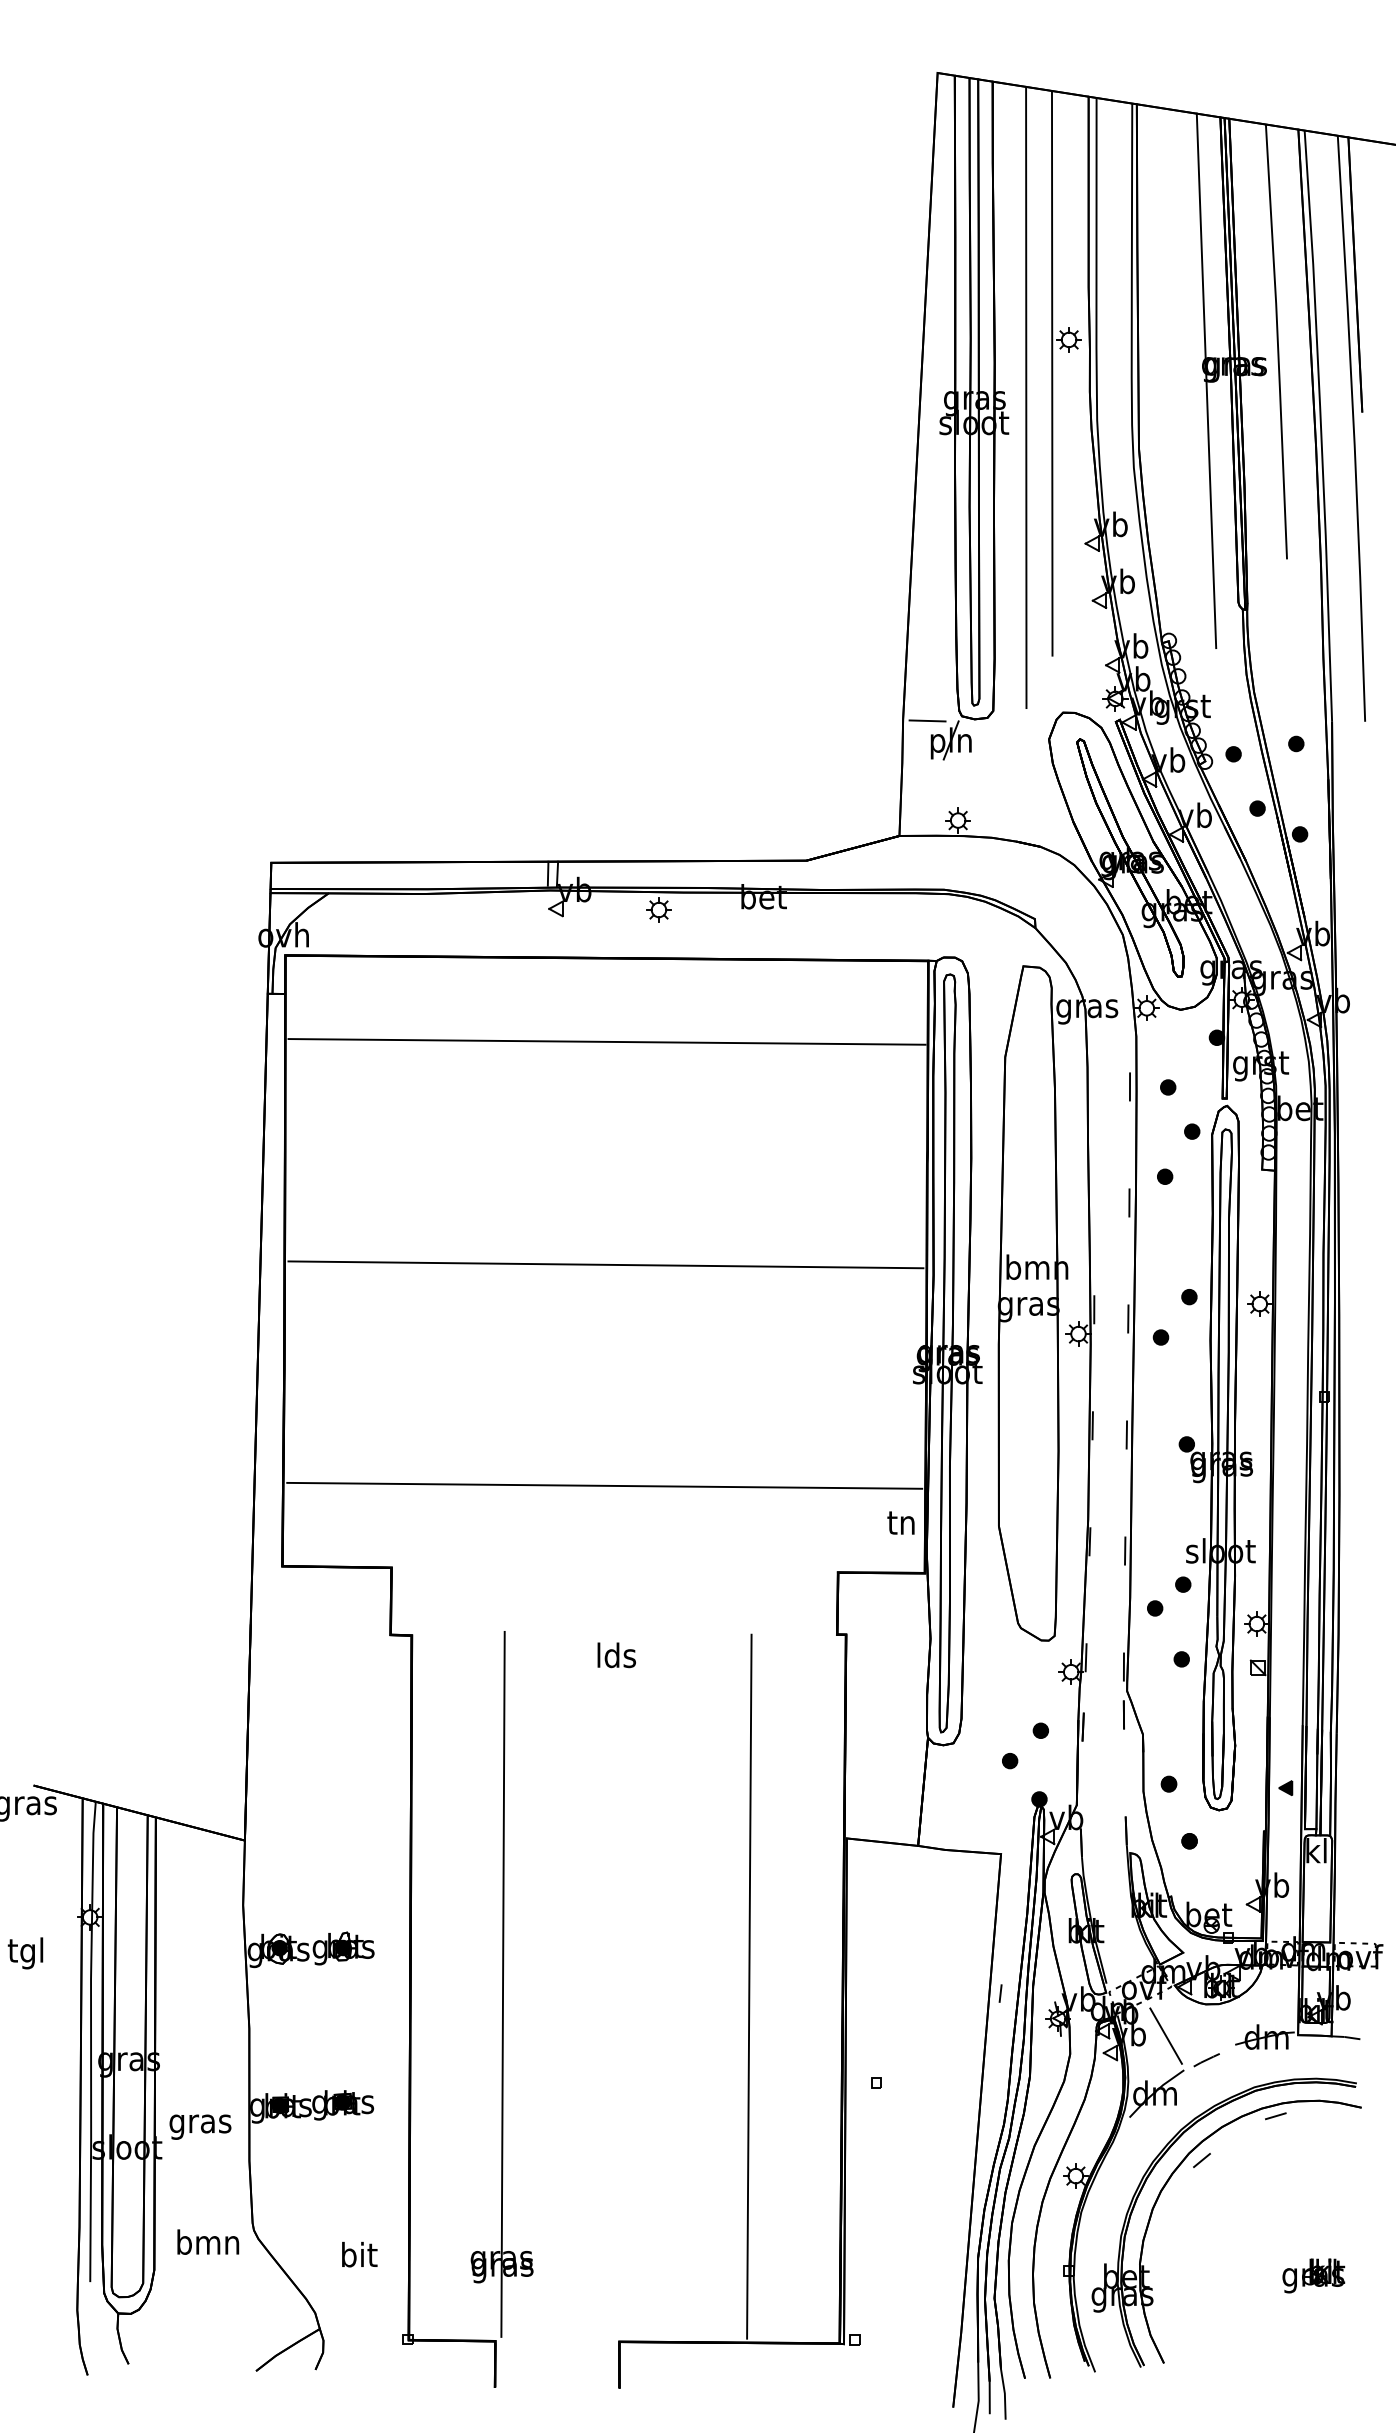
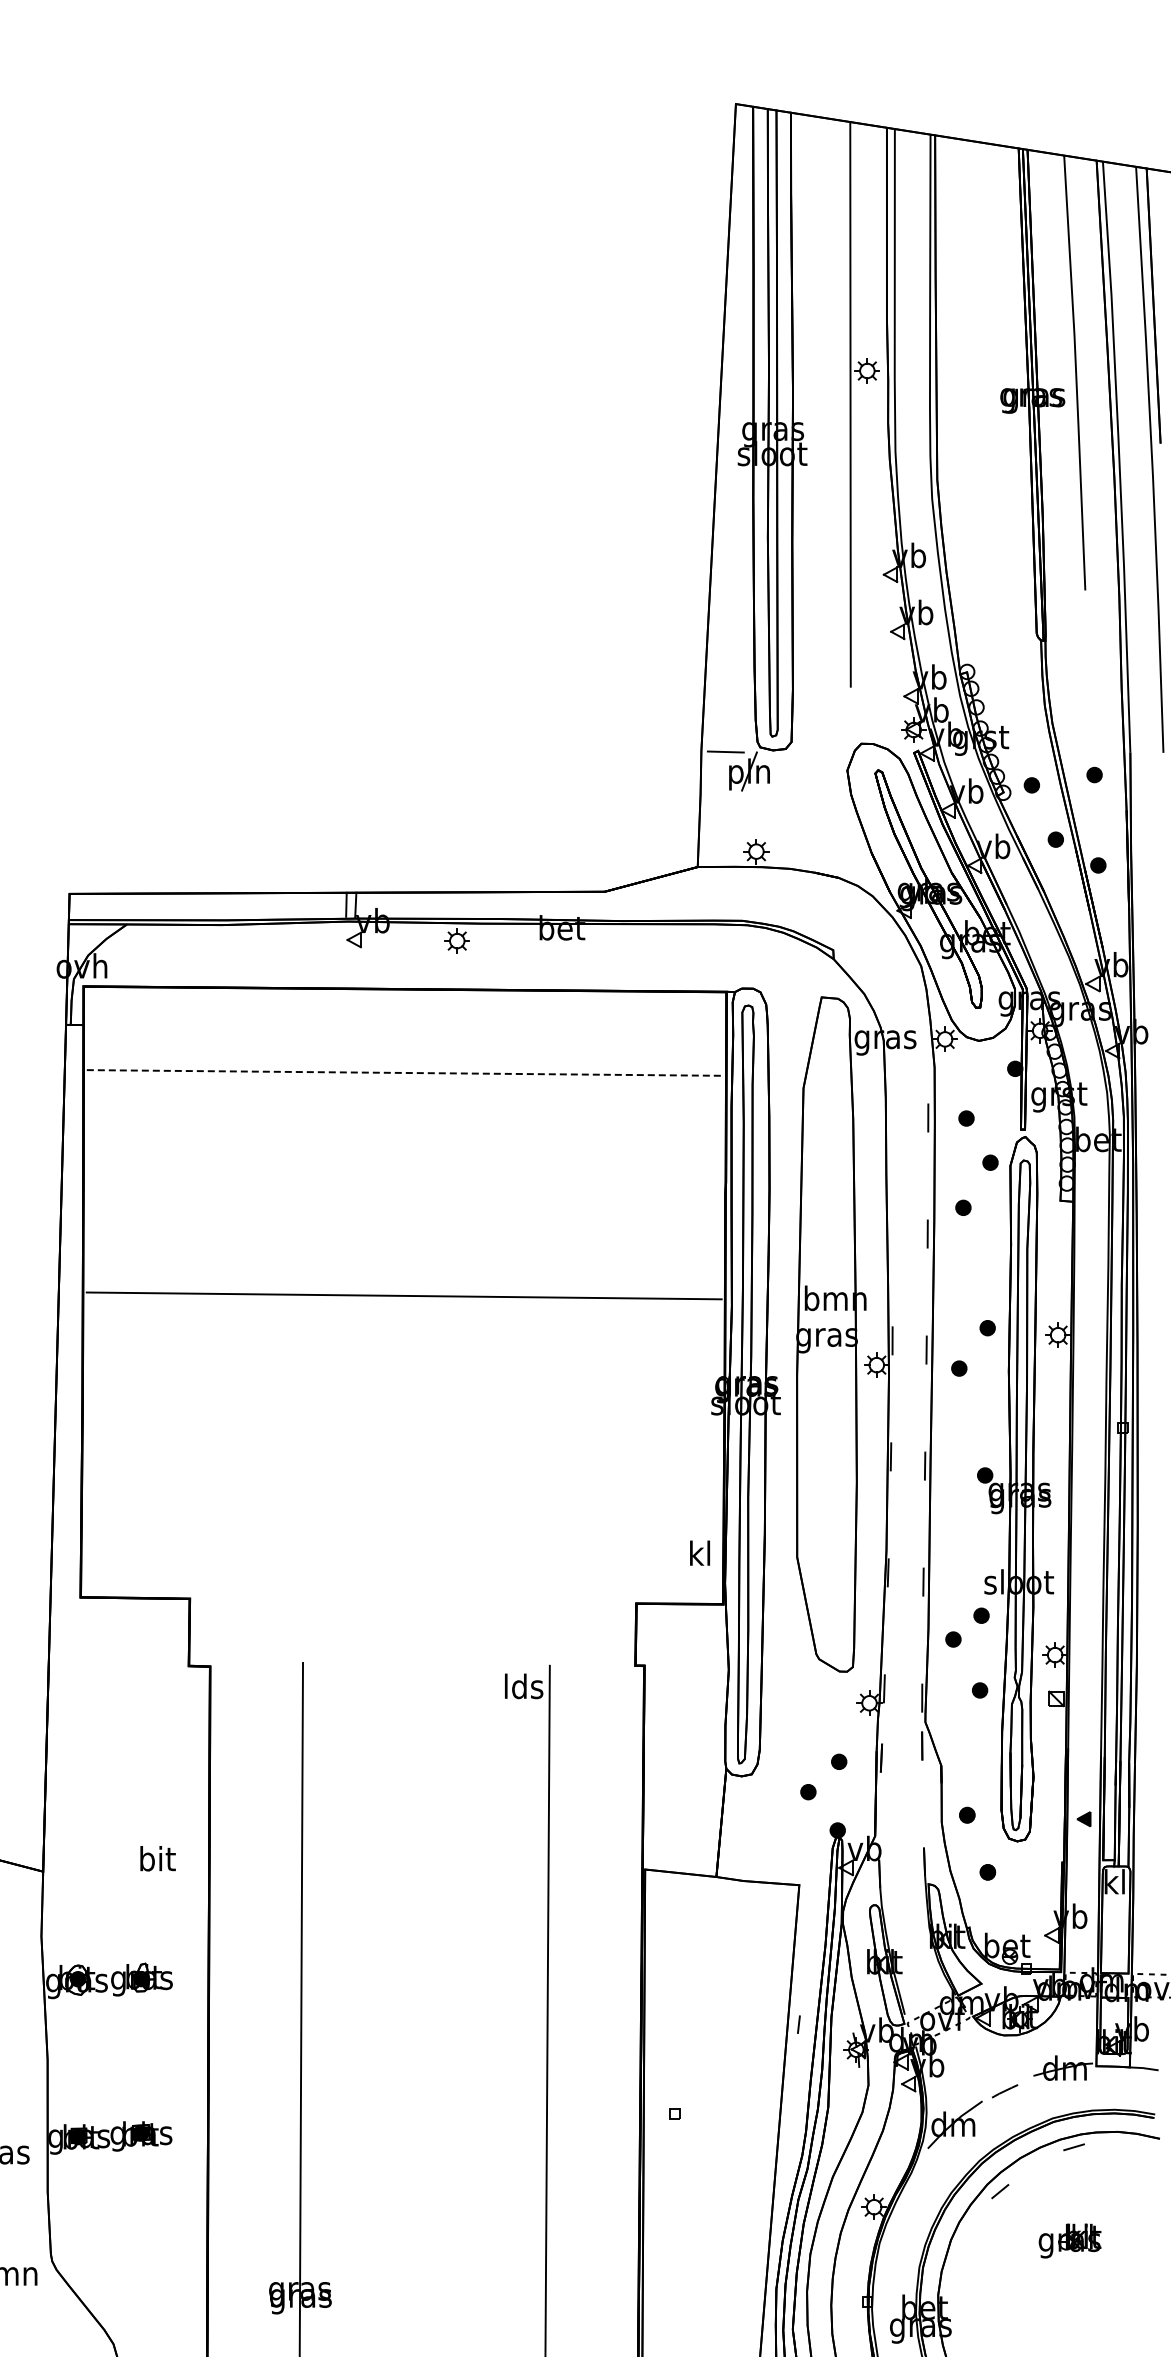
line: (1206, 380) -> (1004, 411), removed
line: (1026, 397) -> (824, 428), removed
line: (607, 1041) -> (405, 1072), solid -> dashed
line: (604, 1485) -> (402, 1516), removed
text: (900, 1521) -> (698, 1552), tn -> kl
text: (616, 1655) -> (523, 1686), moved
line: (1165, 2035) -> (963, 2066), removed
text: (359, 2254) -> (157, 1858), moved
part: (1313, 2275) -> (1069, 2240), moved

